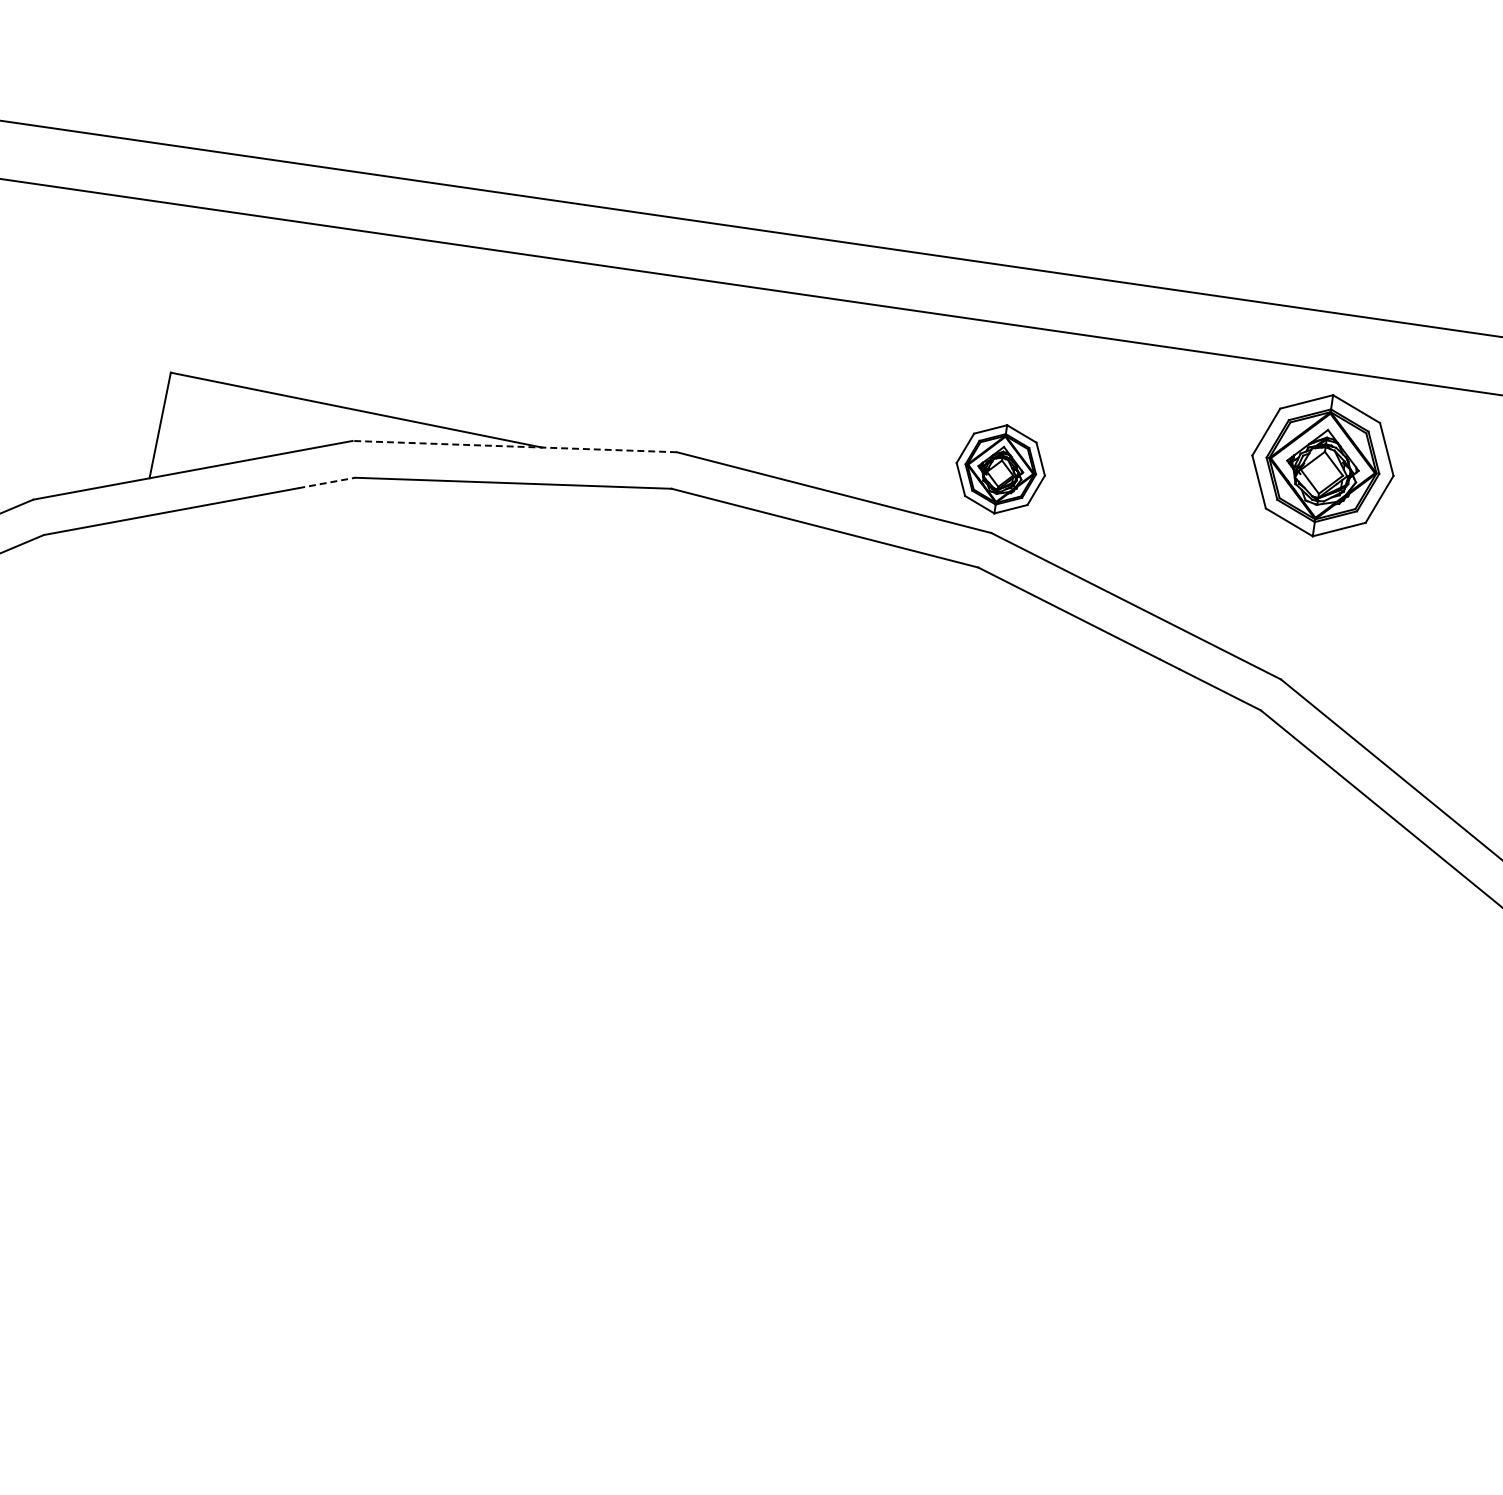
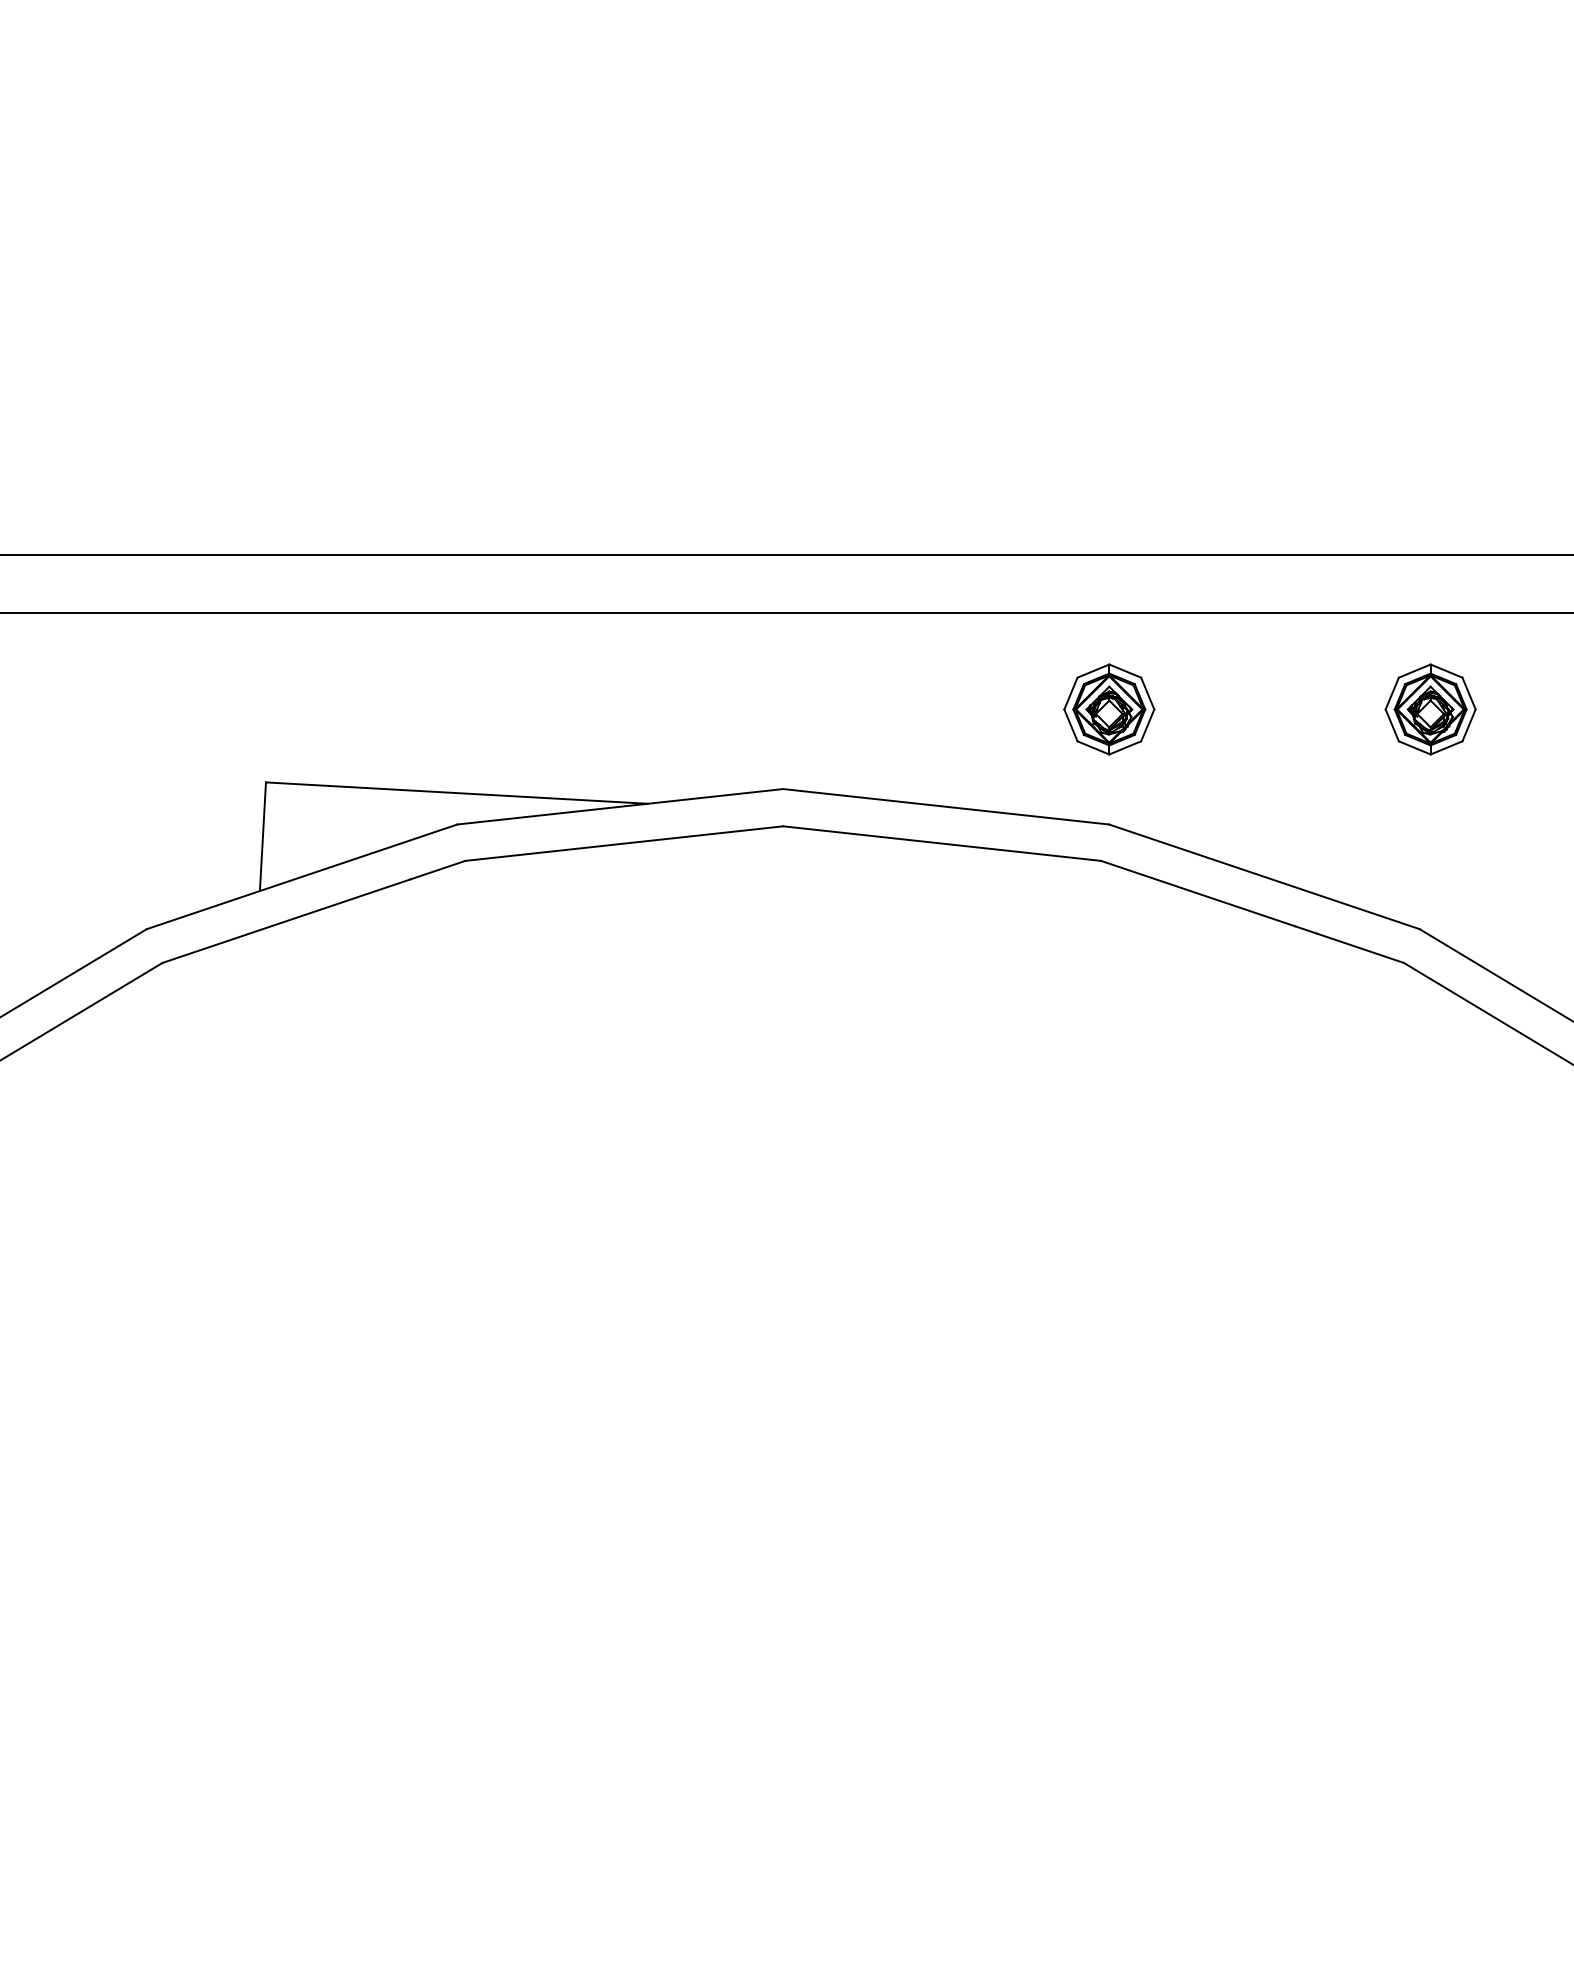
line: (514, 446) -> (620, 806), dashed -> solid
part: (1322, 465) -> (1430, 709), size x0.62
part: (1000, 469) -> (1109, 709), moved
line: (327, 483) -> (438, 870), dashed -> solid

